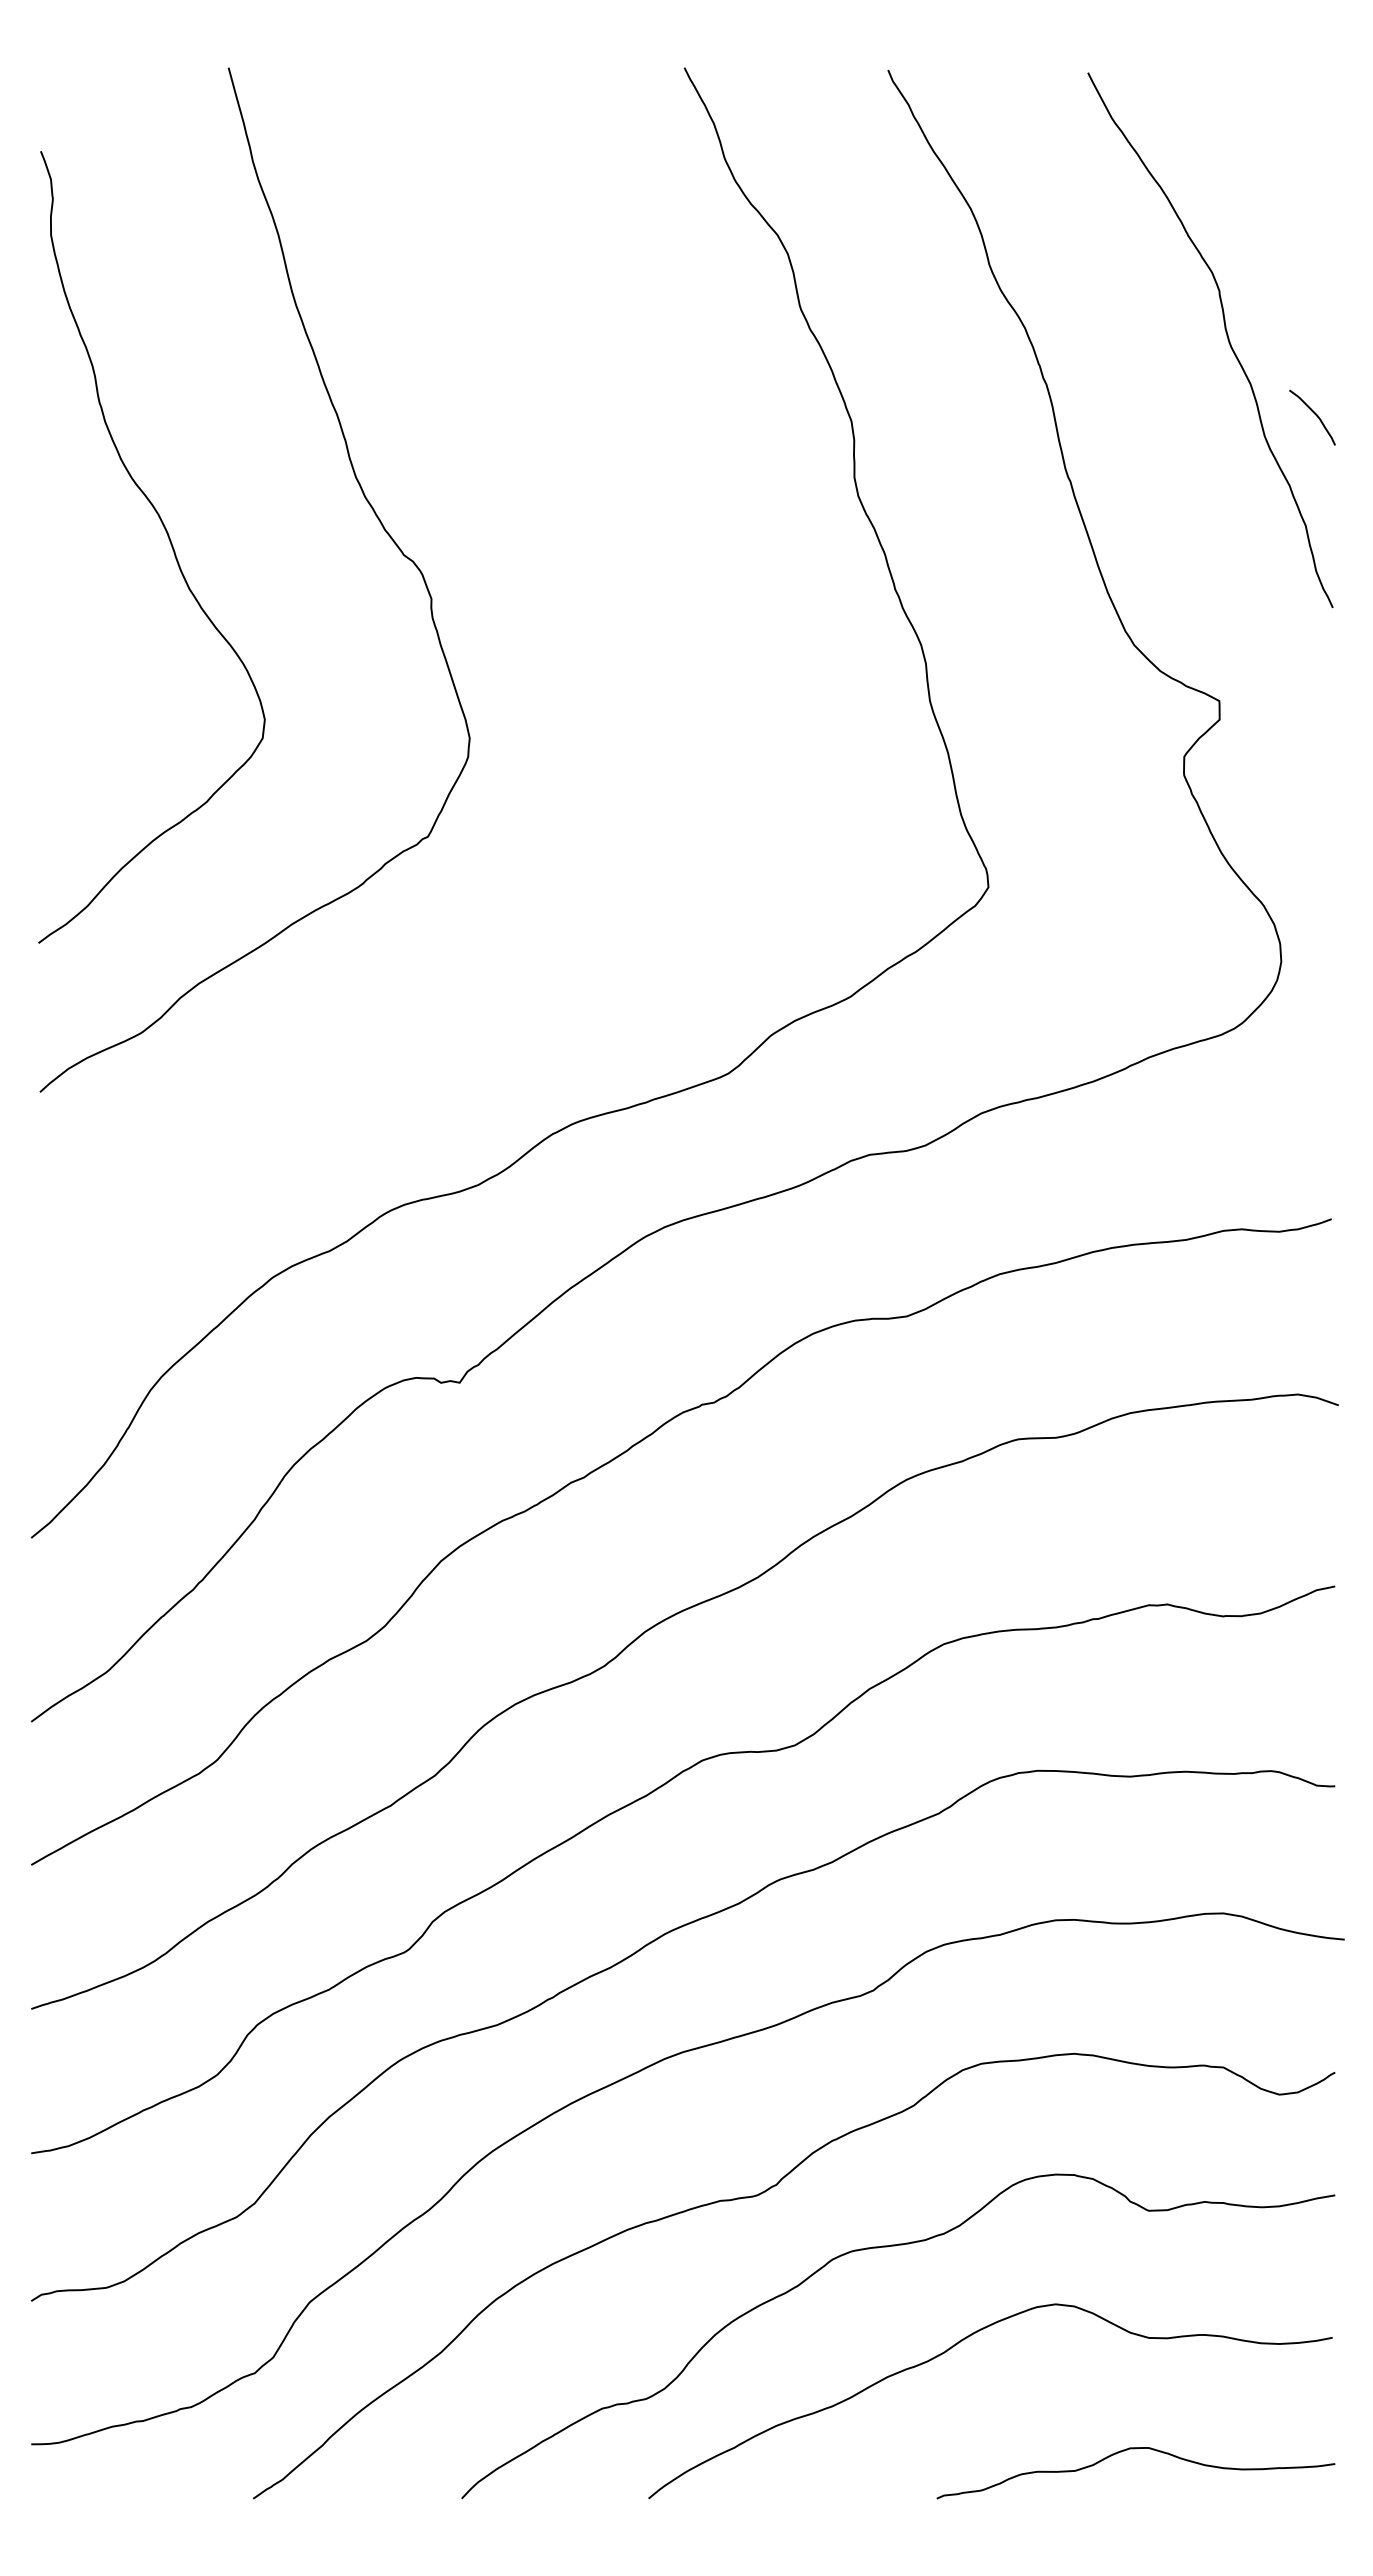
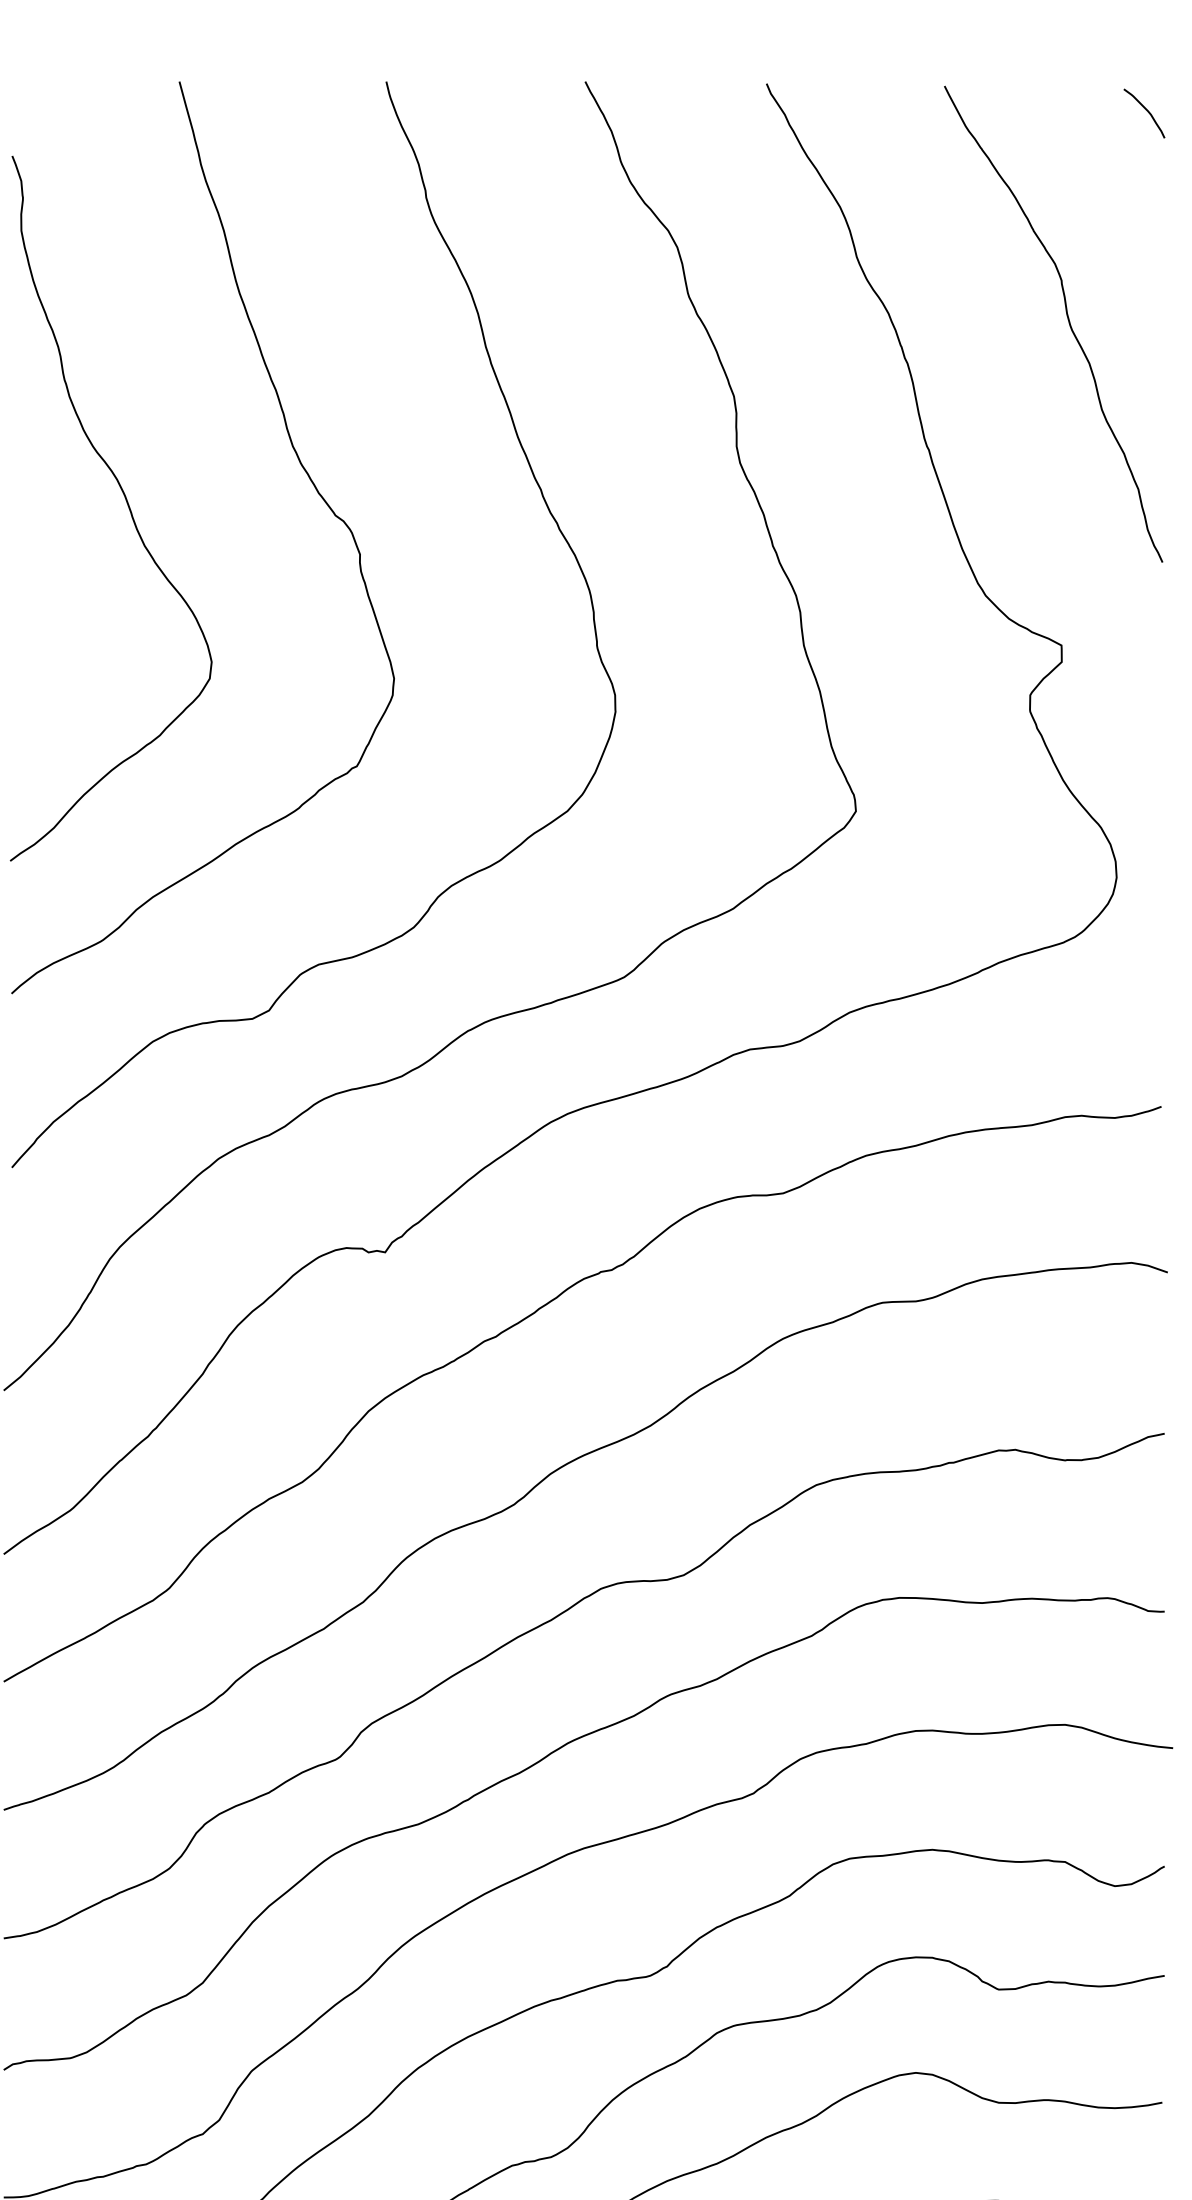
curve: (1314, 414) -> (1146, 110), moved
curve: (641, 546) -> (547, 507), added

